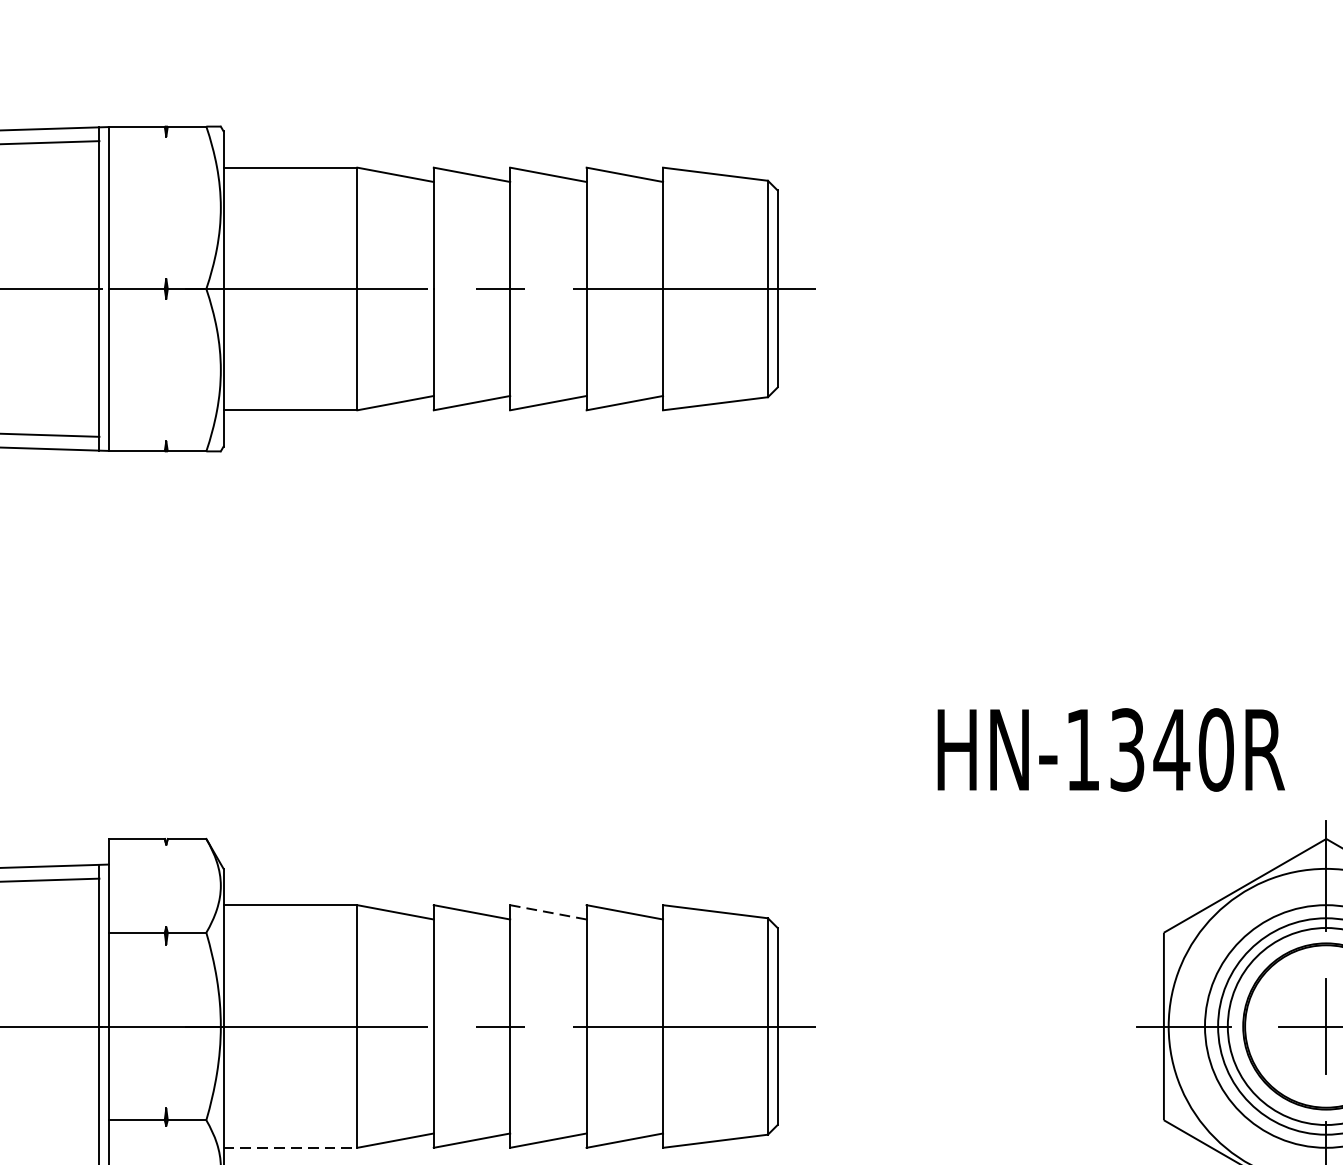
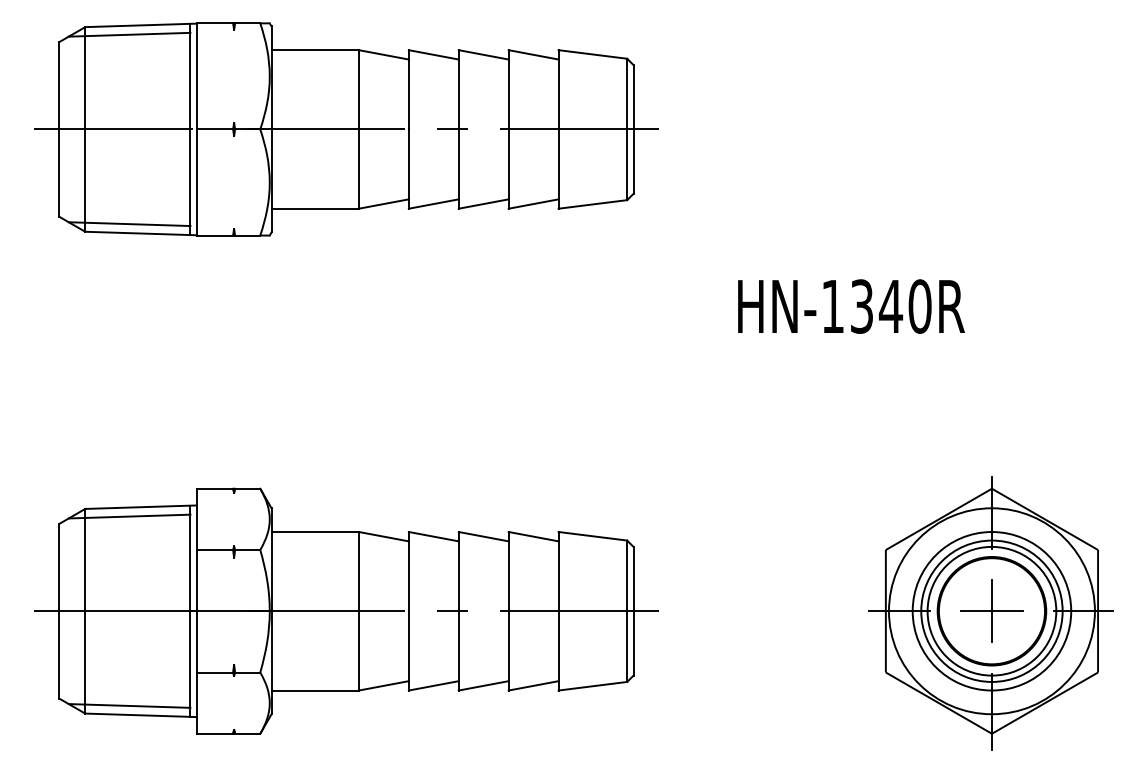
text: (1111, 749) -> (851, 306), moved
line: (548, 912) -> (483, 536), dashed -> solid
line: (290, 1147) -> (315, 690), dashed -> solid

